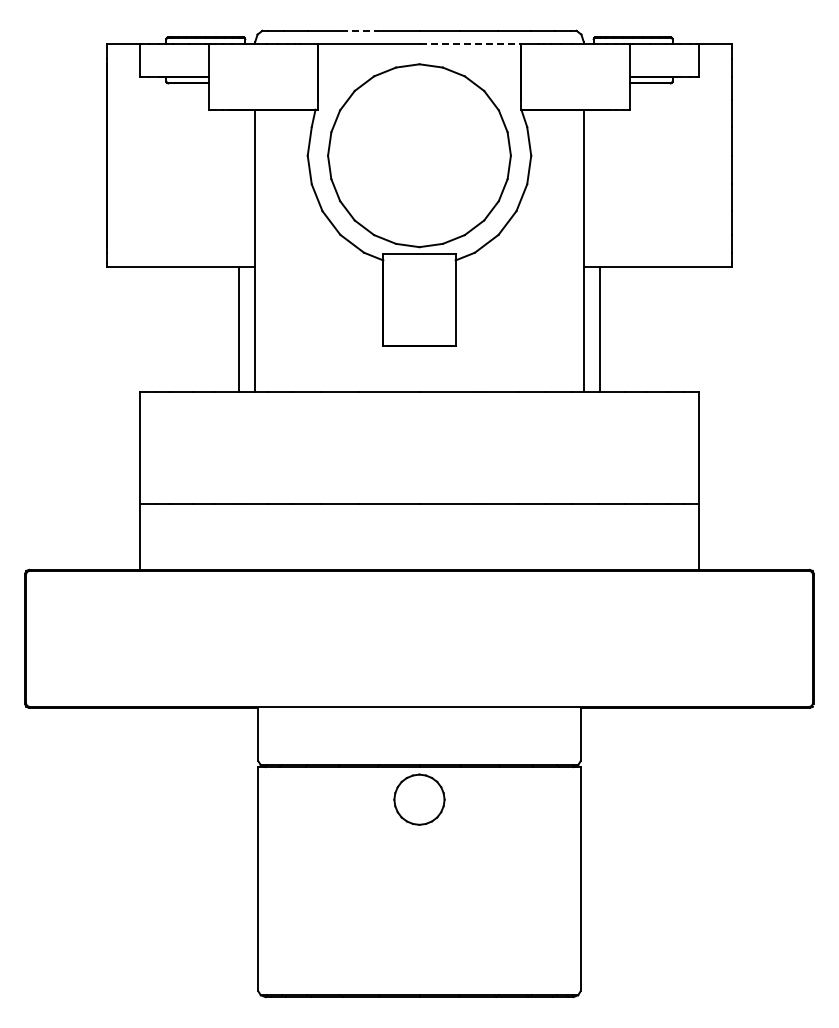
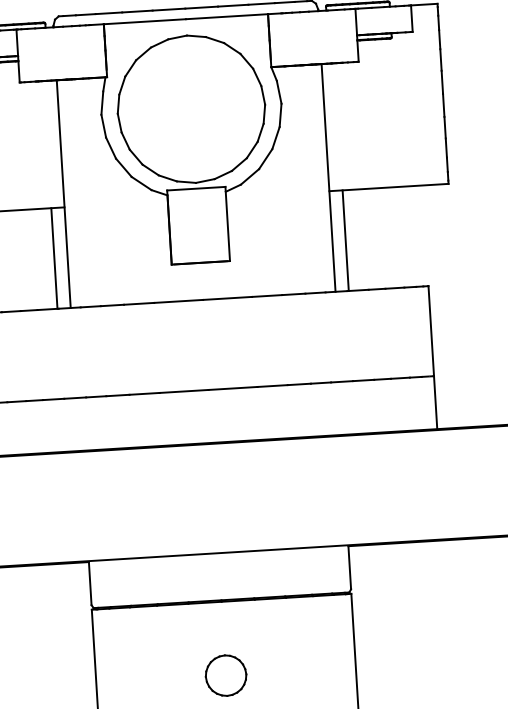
line: (360, 30) -> (137, 11), dashed -> solid
line: (470, 43) -> (227, 16), dashed -> solid
part: (419, 799) -> (226, 675), moved

